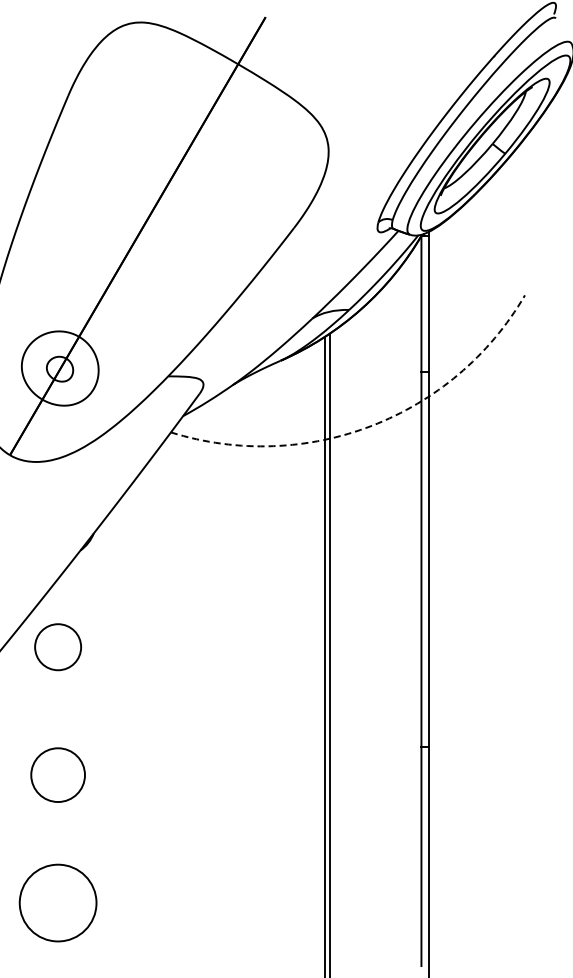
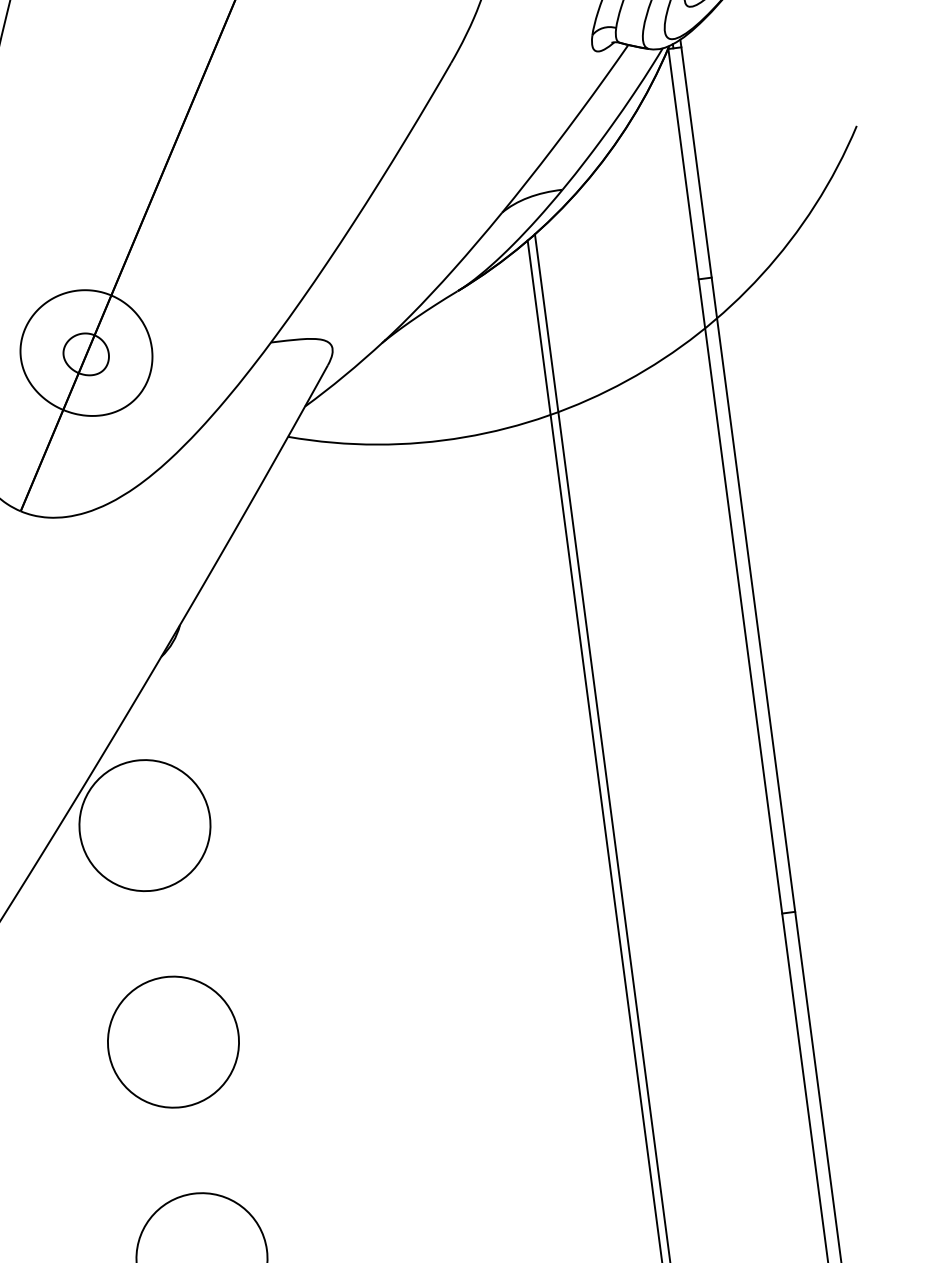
arc: (371, 425) -> (626, 380), dashed -> solid
circle: (57, 646) -> (143, 824), size x1.67
circle: (57, 774) -> (172, 1041), size x1.43

